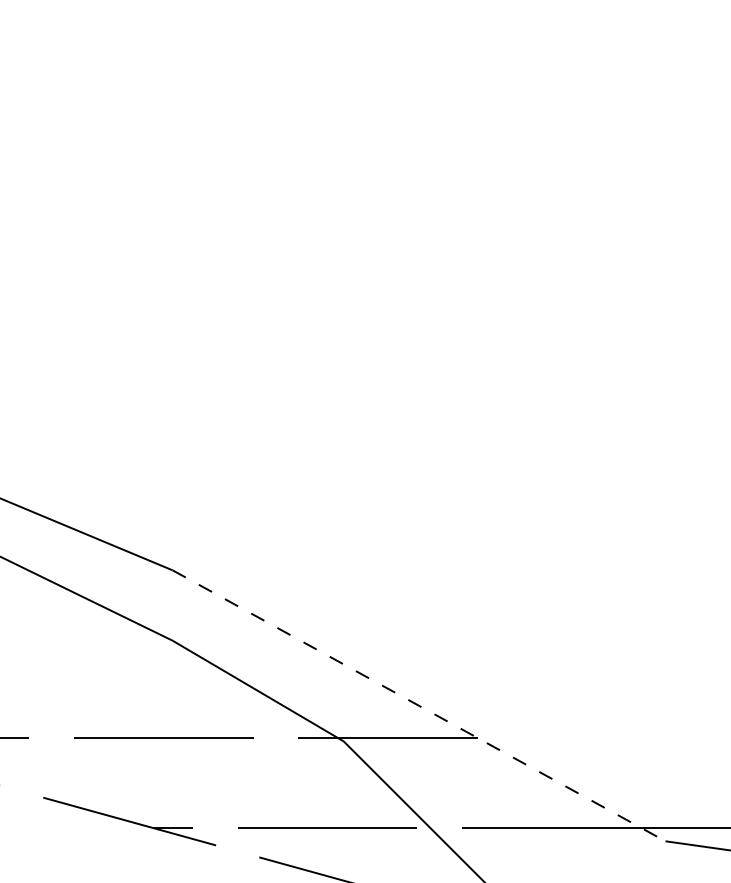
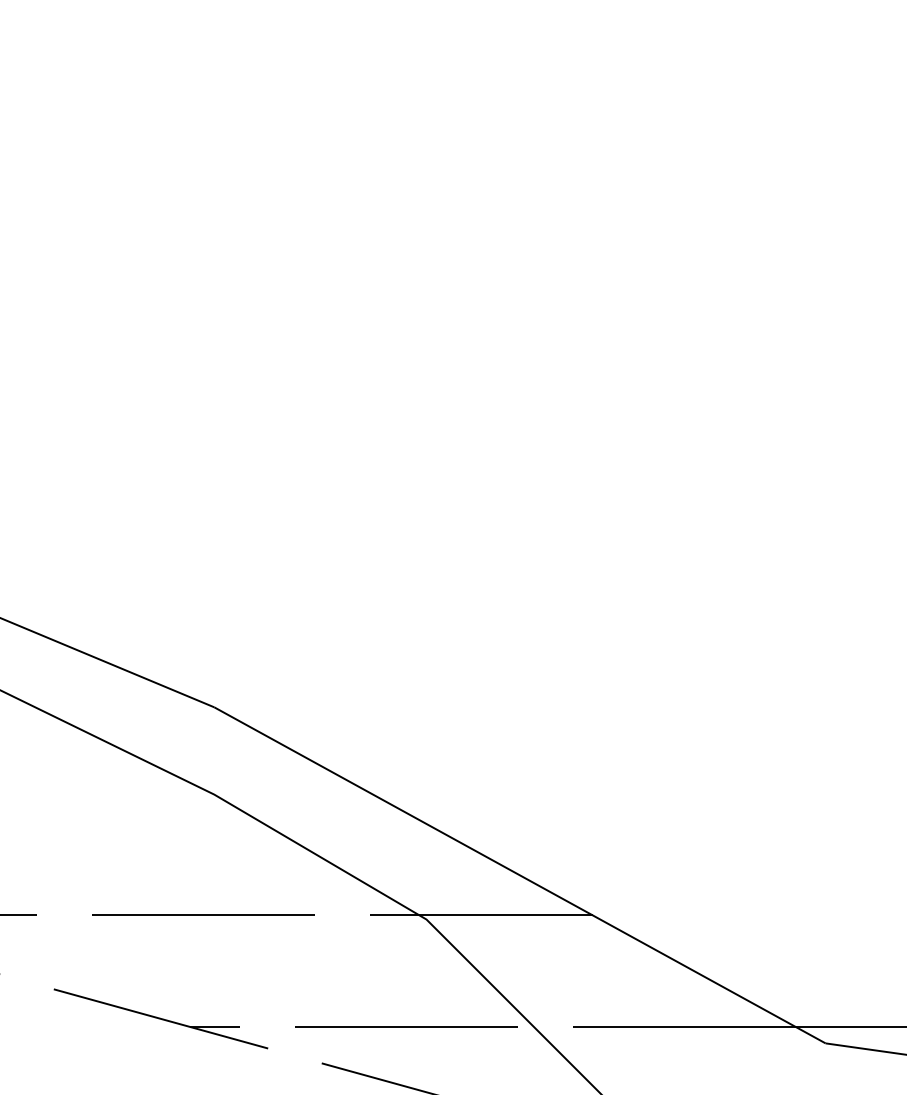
line: (418, 705) -> (519, 875), dashed -> solid

